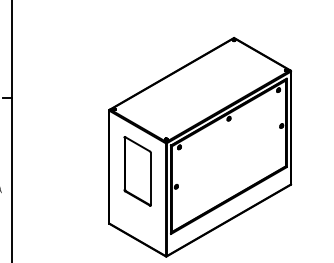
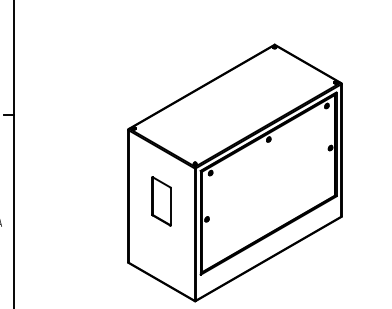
part: (137, 171) -> (161, 201), size x0.6

